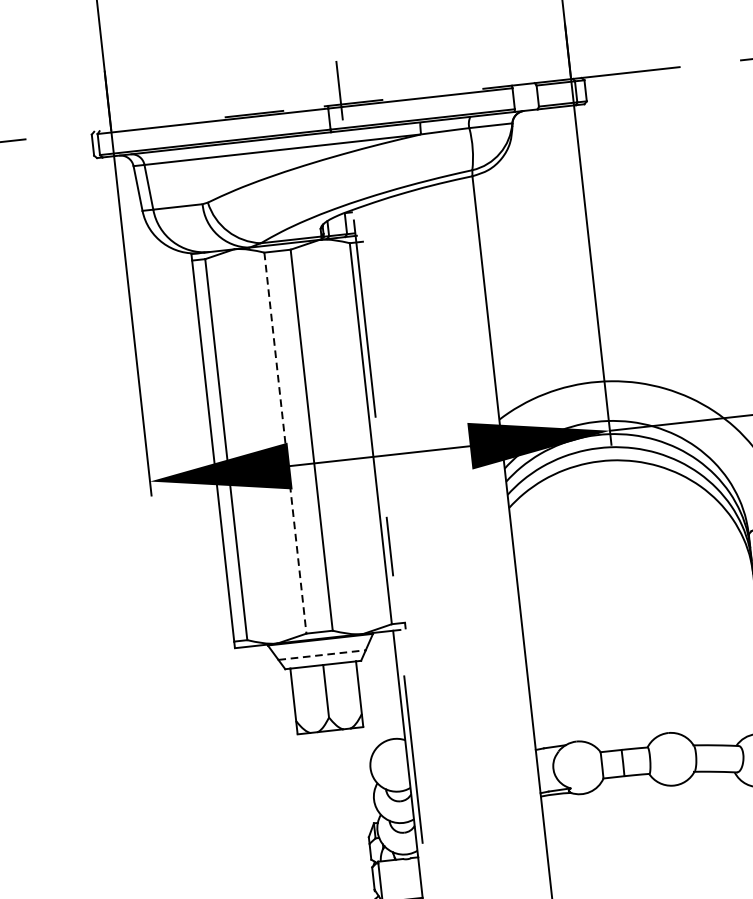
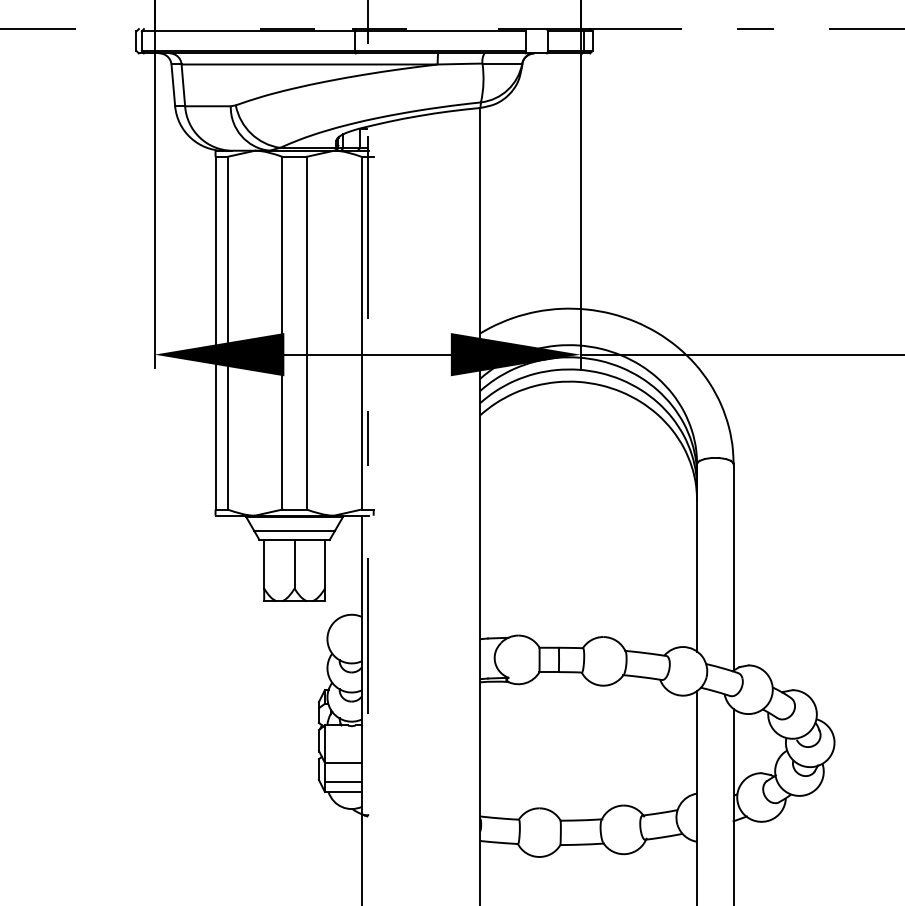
line: (285, 443) -> (282, 333), dashed -> solid
line: (323, 654) -> (295, 530), dashed -> solid

